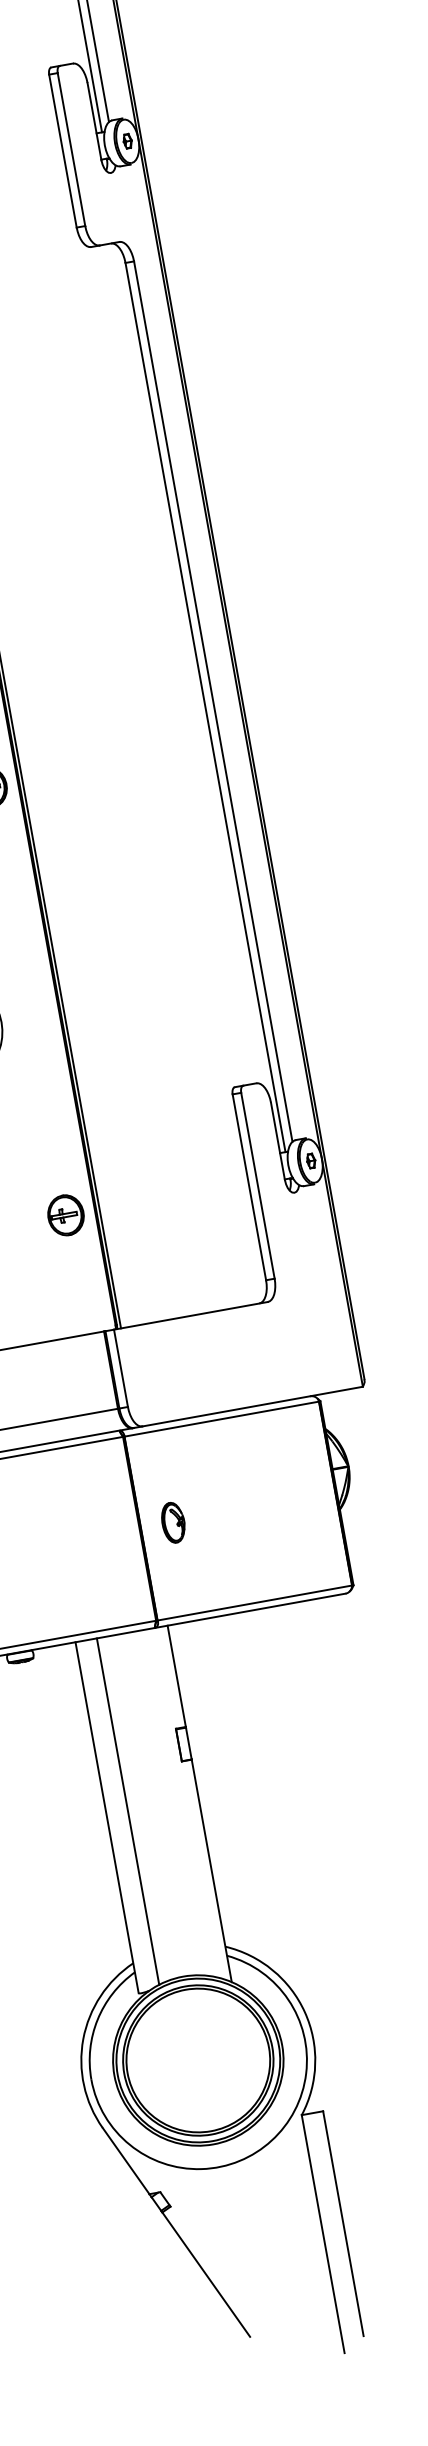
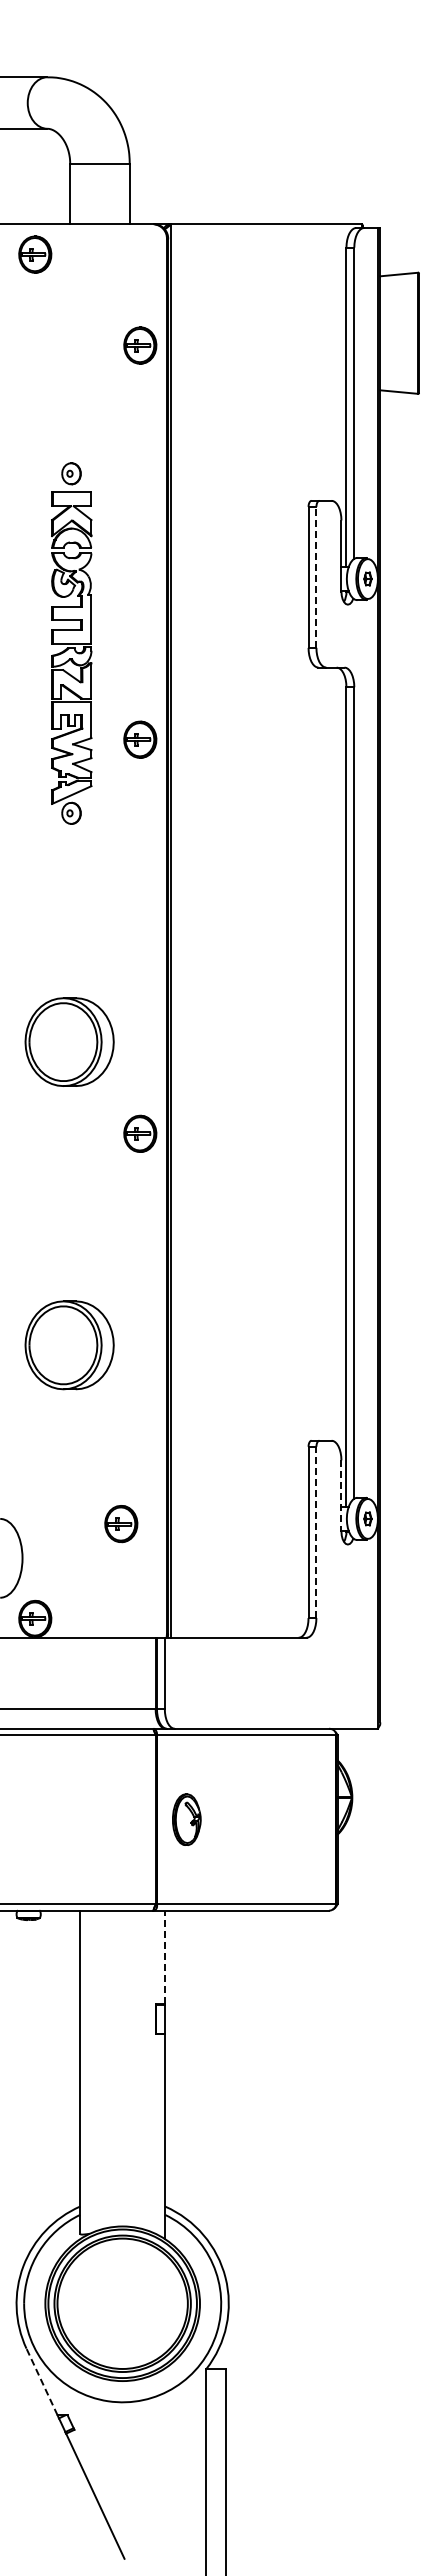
line: (71, 148) -> (316, 576), solid -> dashed
line: (278, 1141) -> (341, 1496), solid -> dashed
line: (258, 1185) -> (316, 1532), solid -> dashed
part: (66, 1215) -> (121, 1524), moved
part: (173, 1522) -> (186, 1819), size x1.4
line: (177, 1676) -> (165, 1957), solid -> dashed
line: (127, 1810) -> (99, 2069), removed
line: (126, 2160) -> (42, 2381), solid -> dashed

